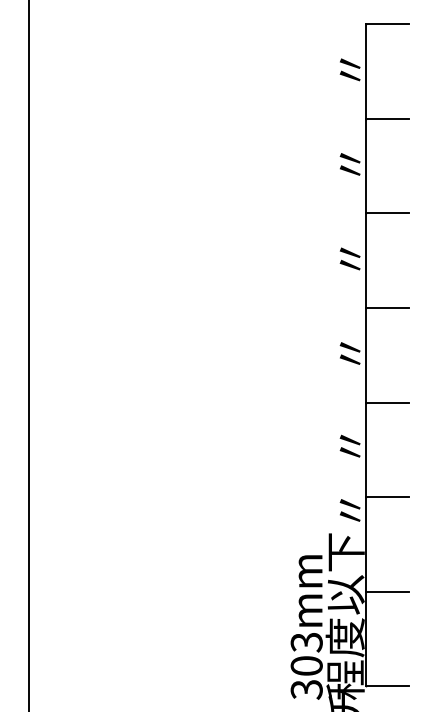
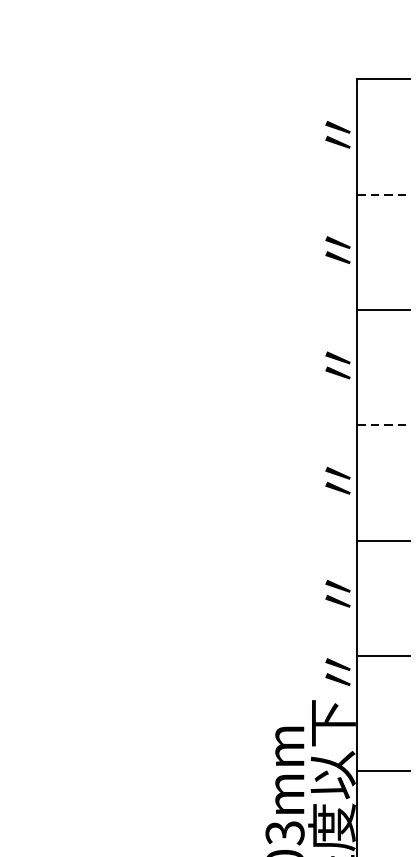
line: (387, 118) -> (383, 194), solid -> dashed
line: (387, 308) -> (383, 425), solid -> dashed

